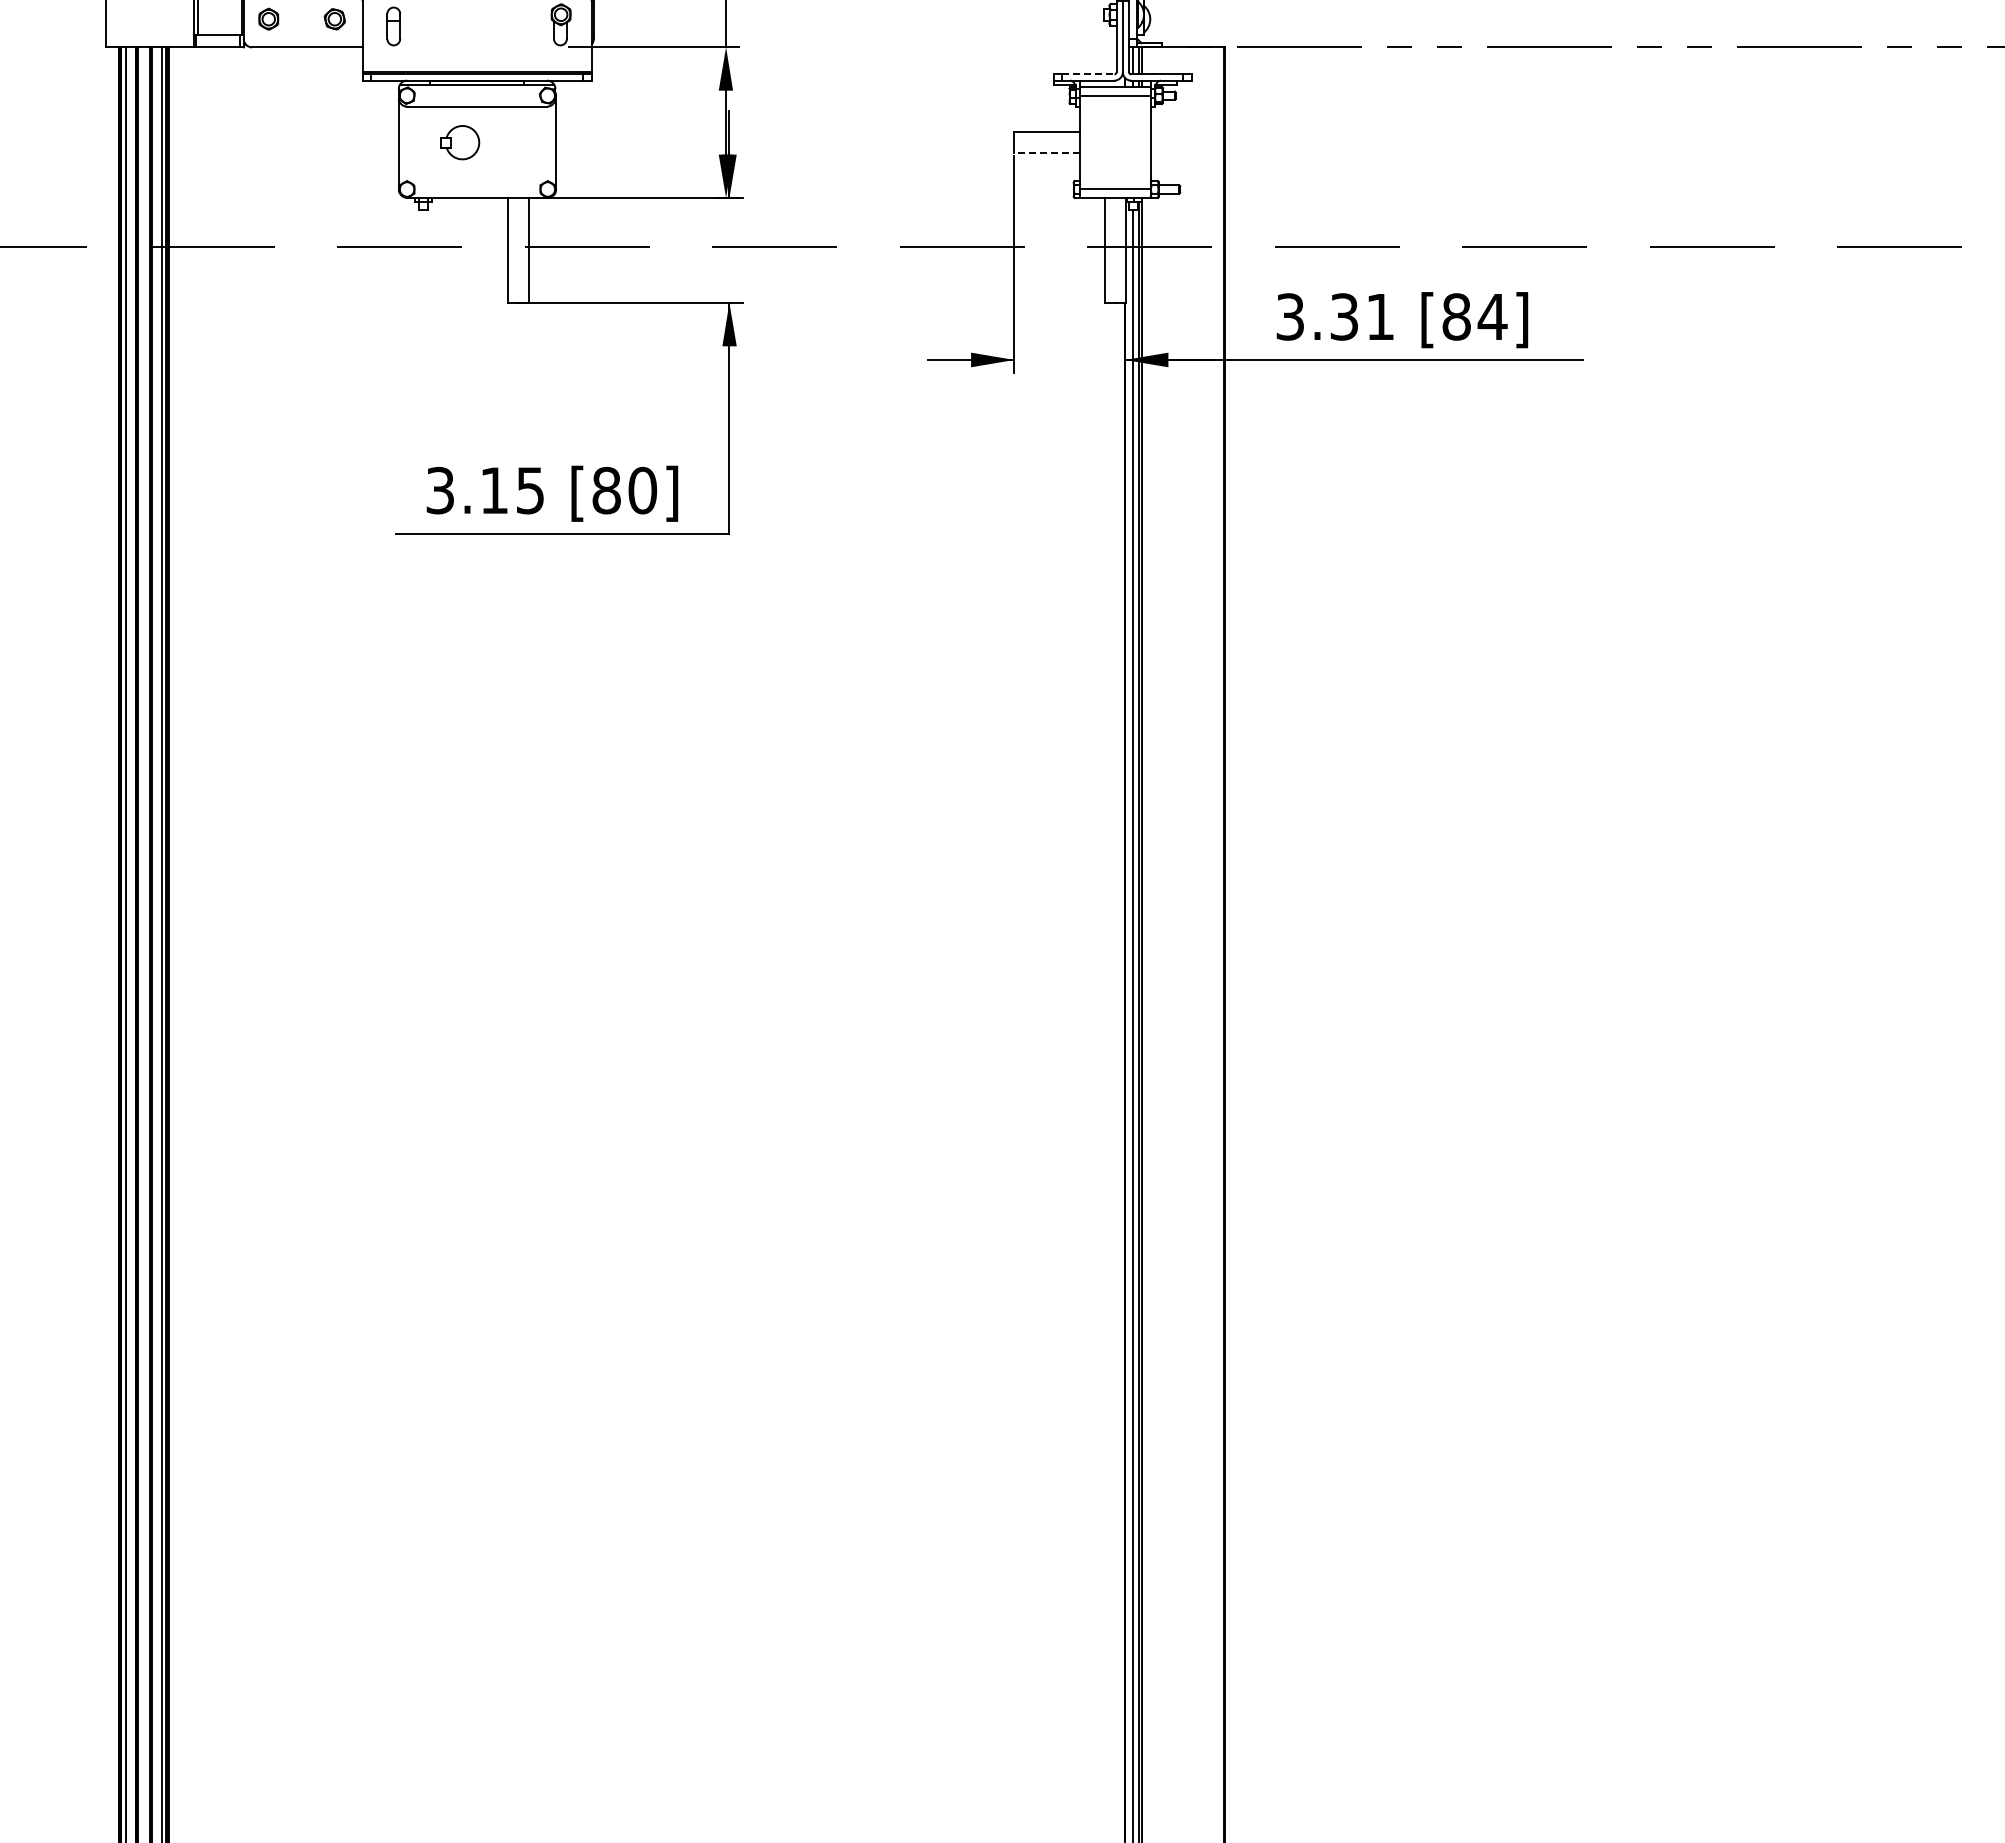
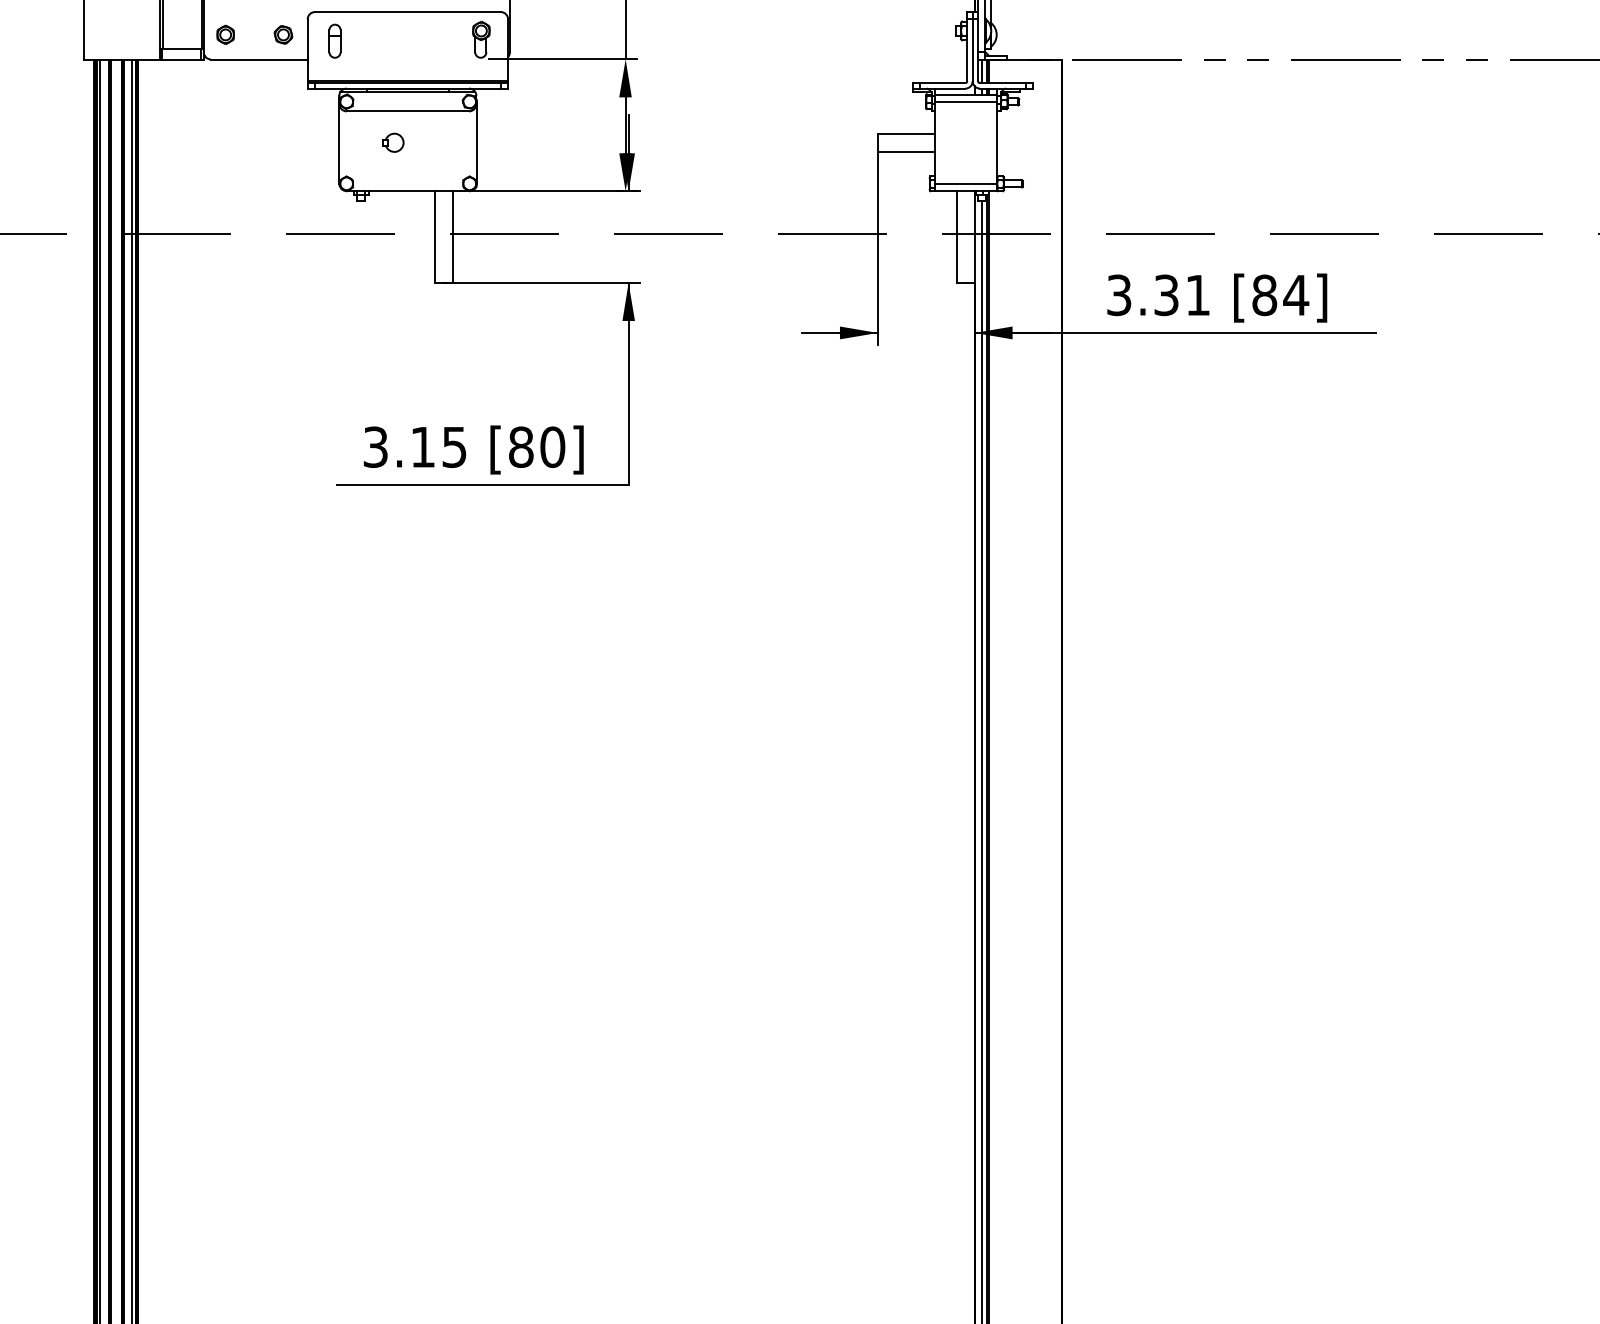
line: (1088, 74) -> (942, 83), dashed -> solid
part: (460, 142) -> (393, 142), size x0.62
line: (1047, 153) -> (906, 152), dashed -> solid

